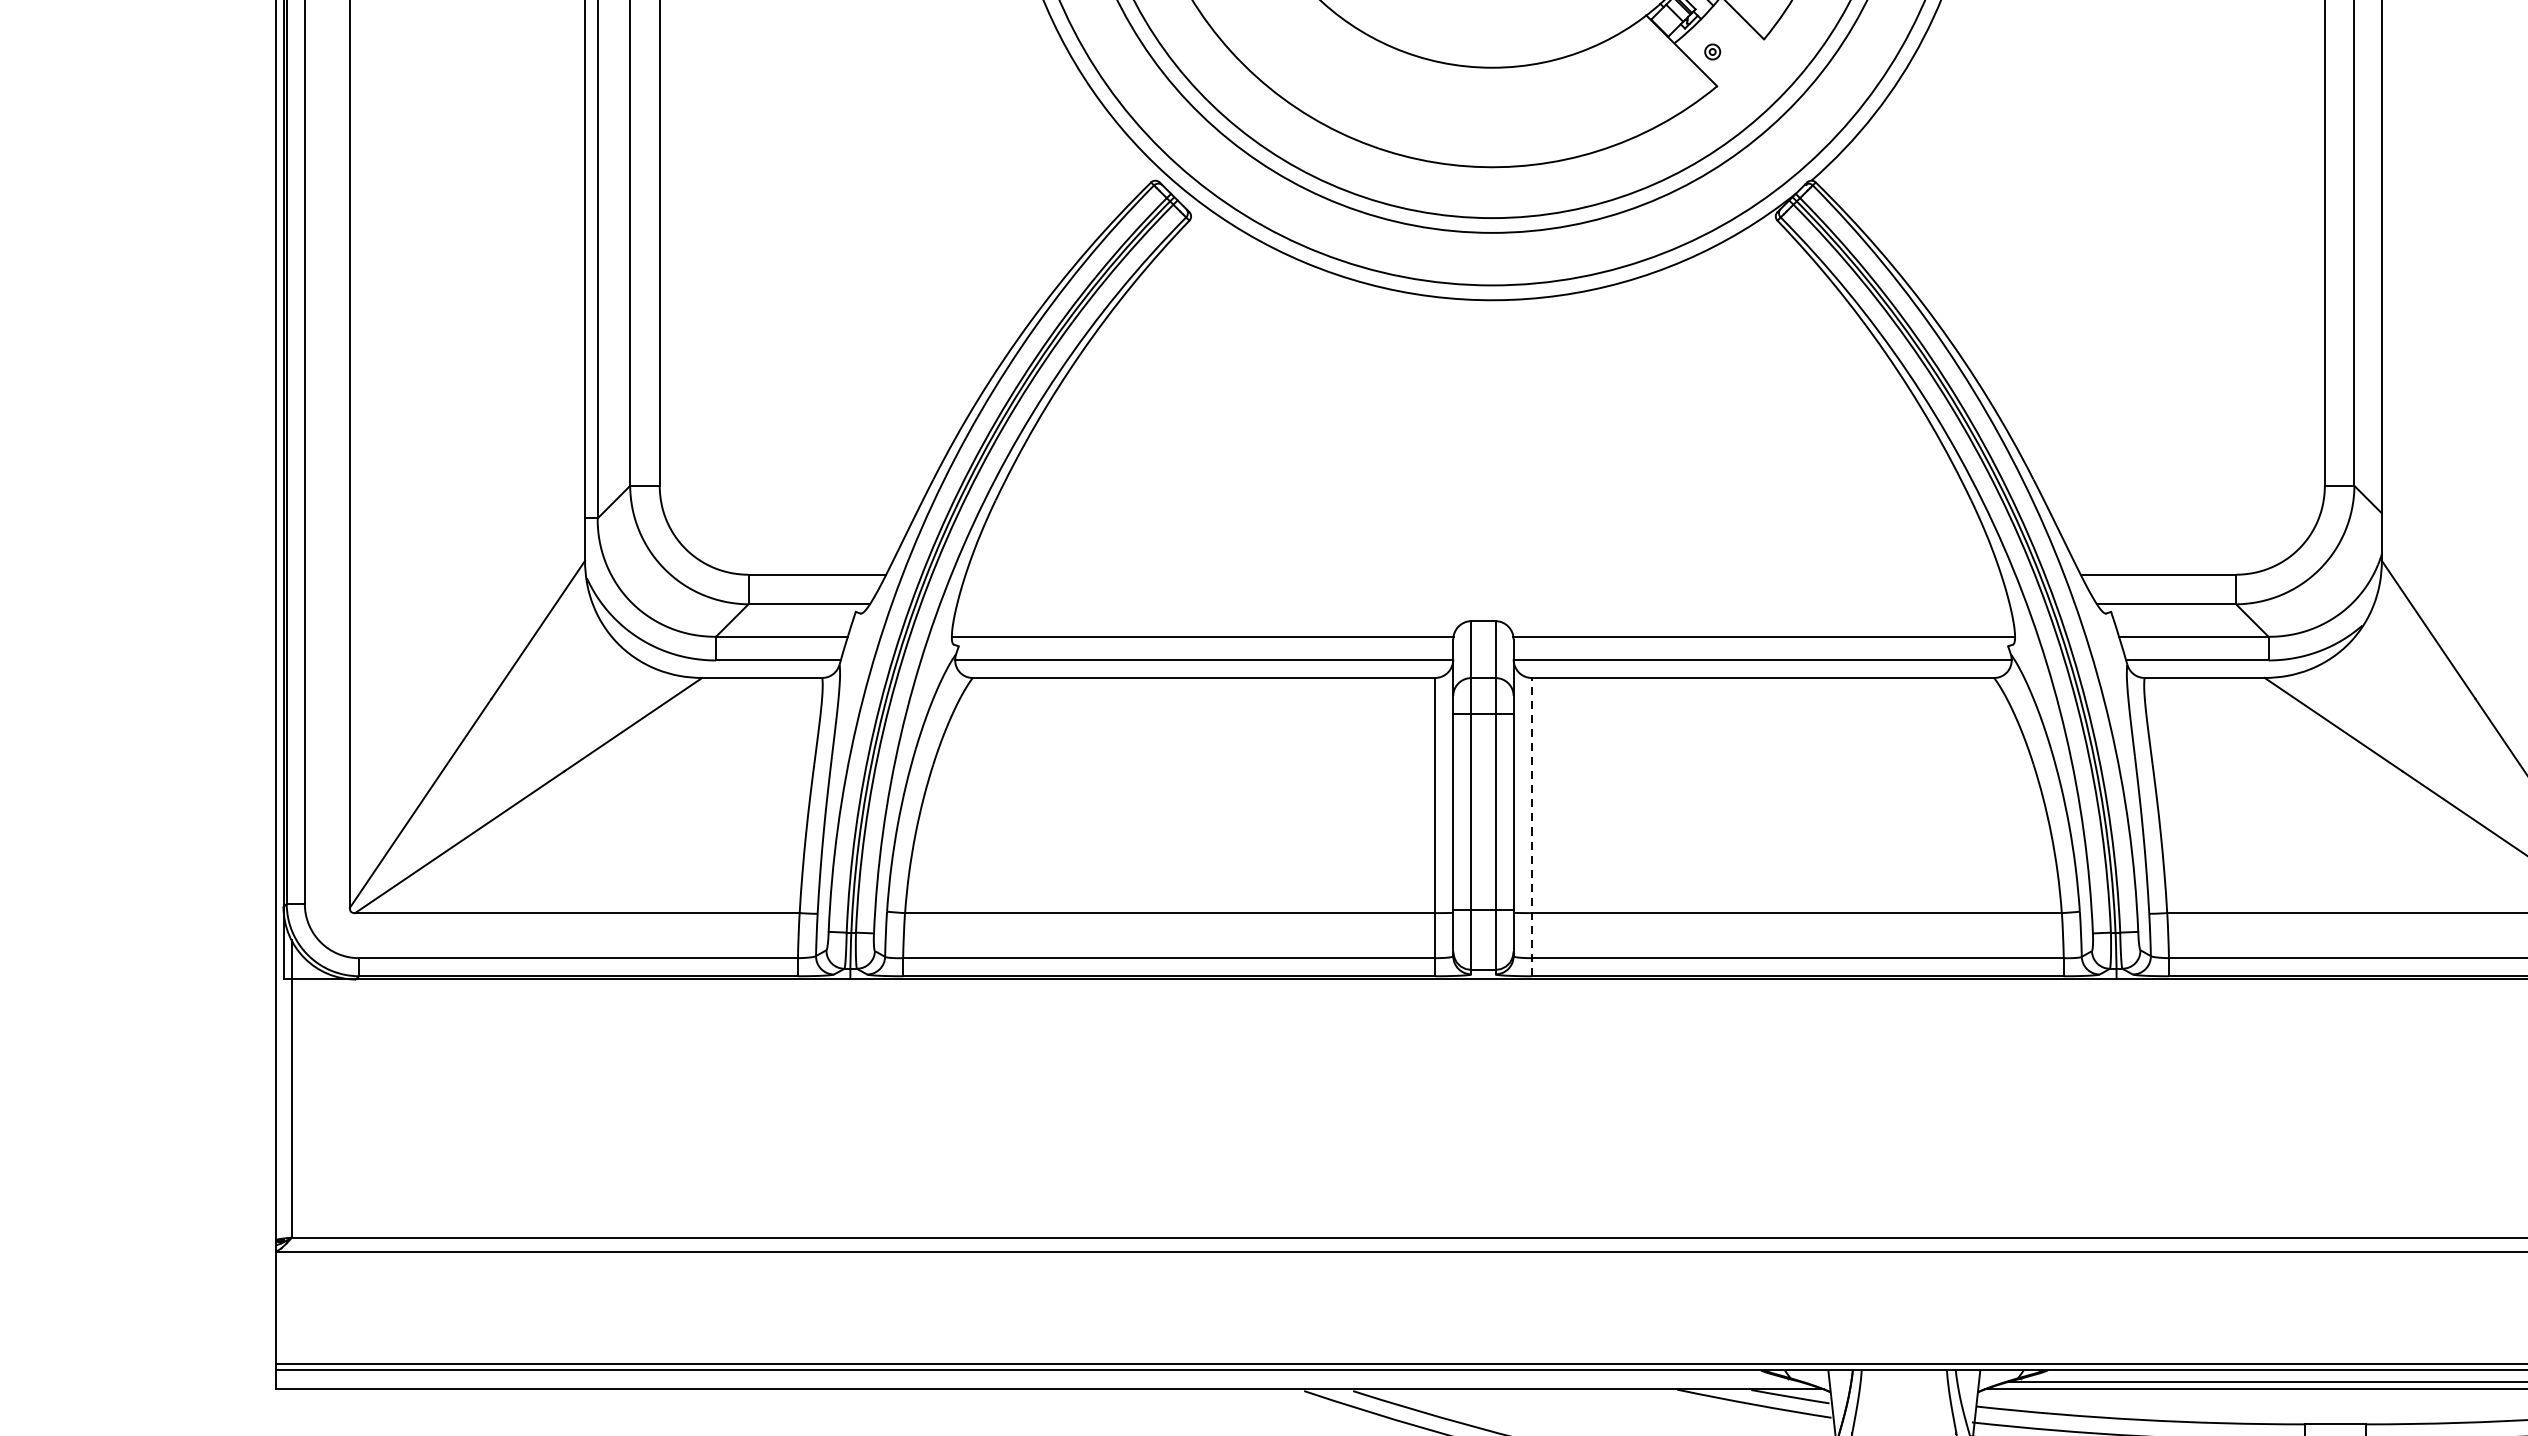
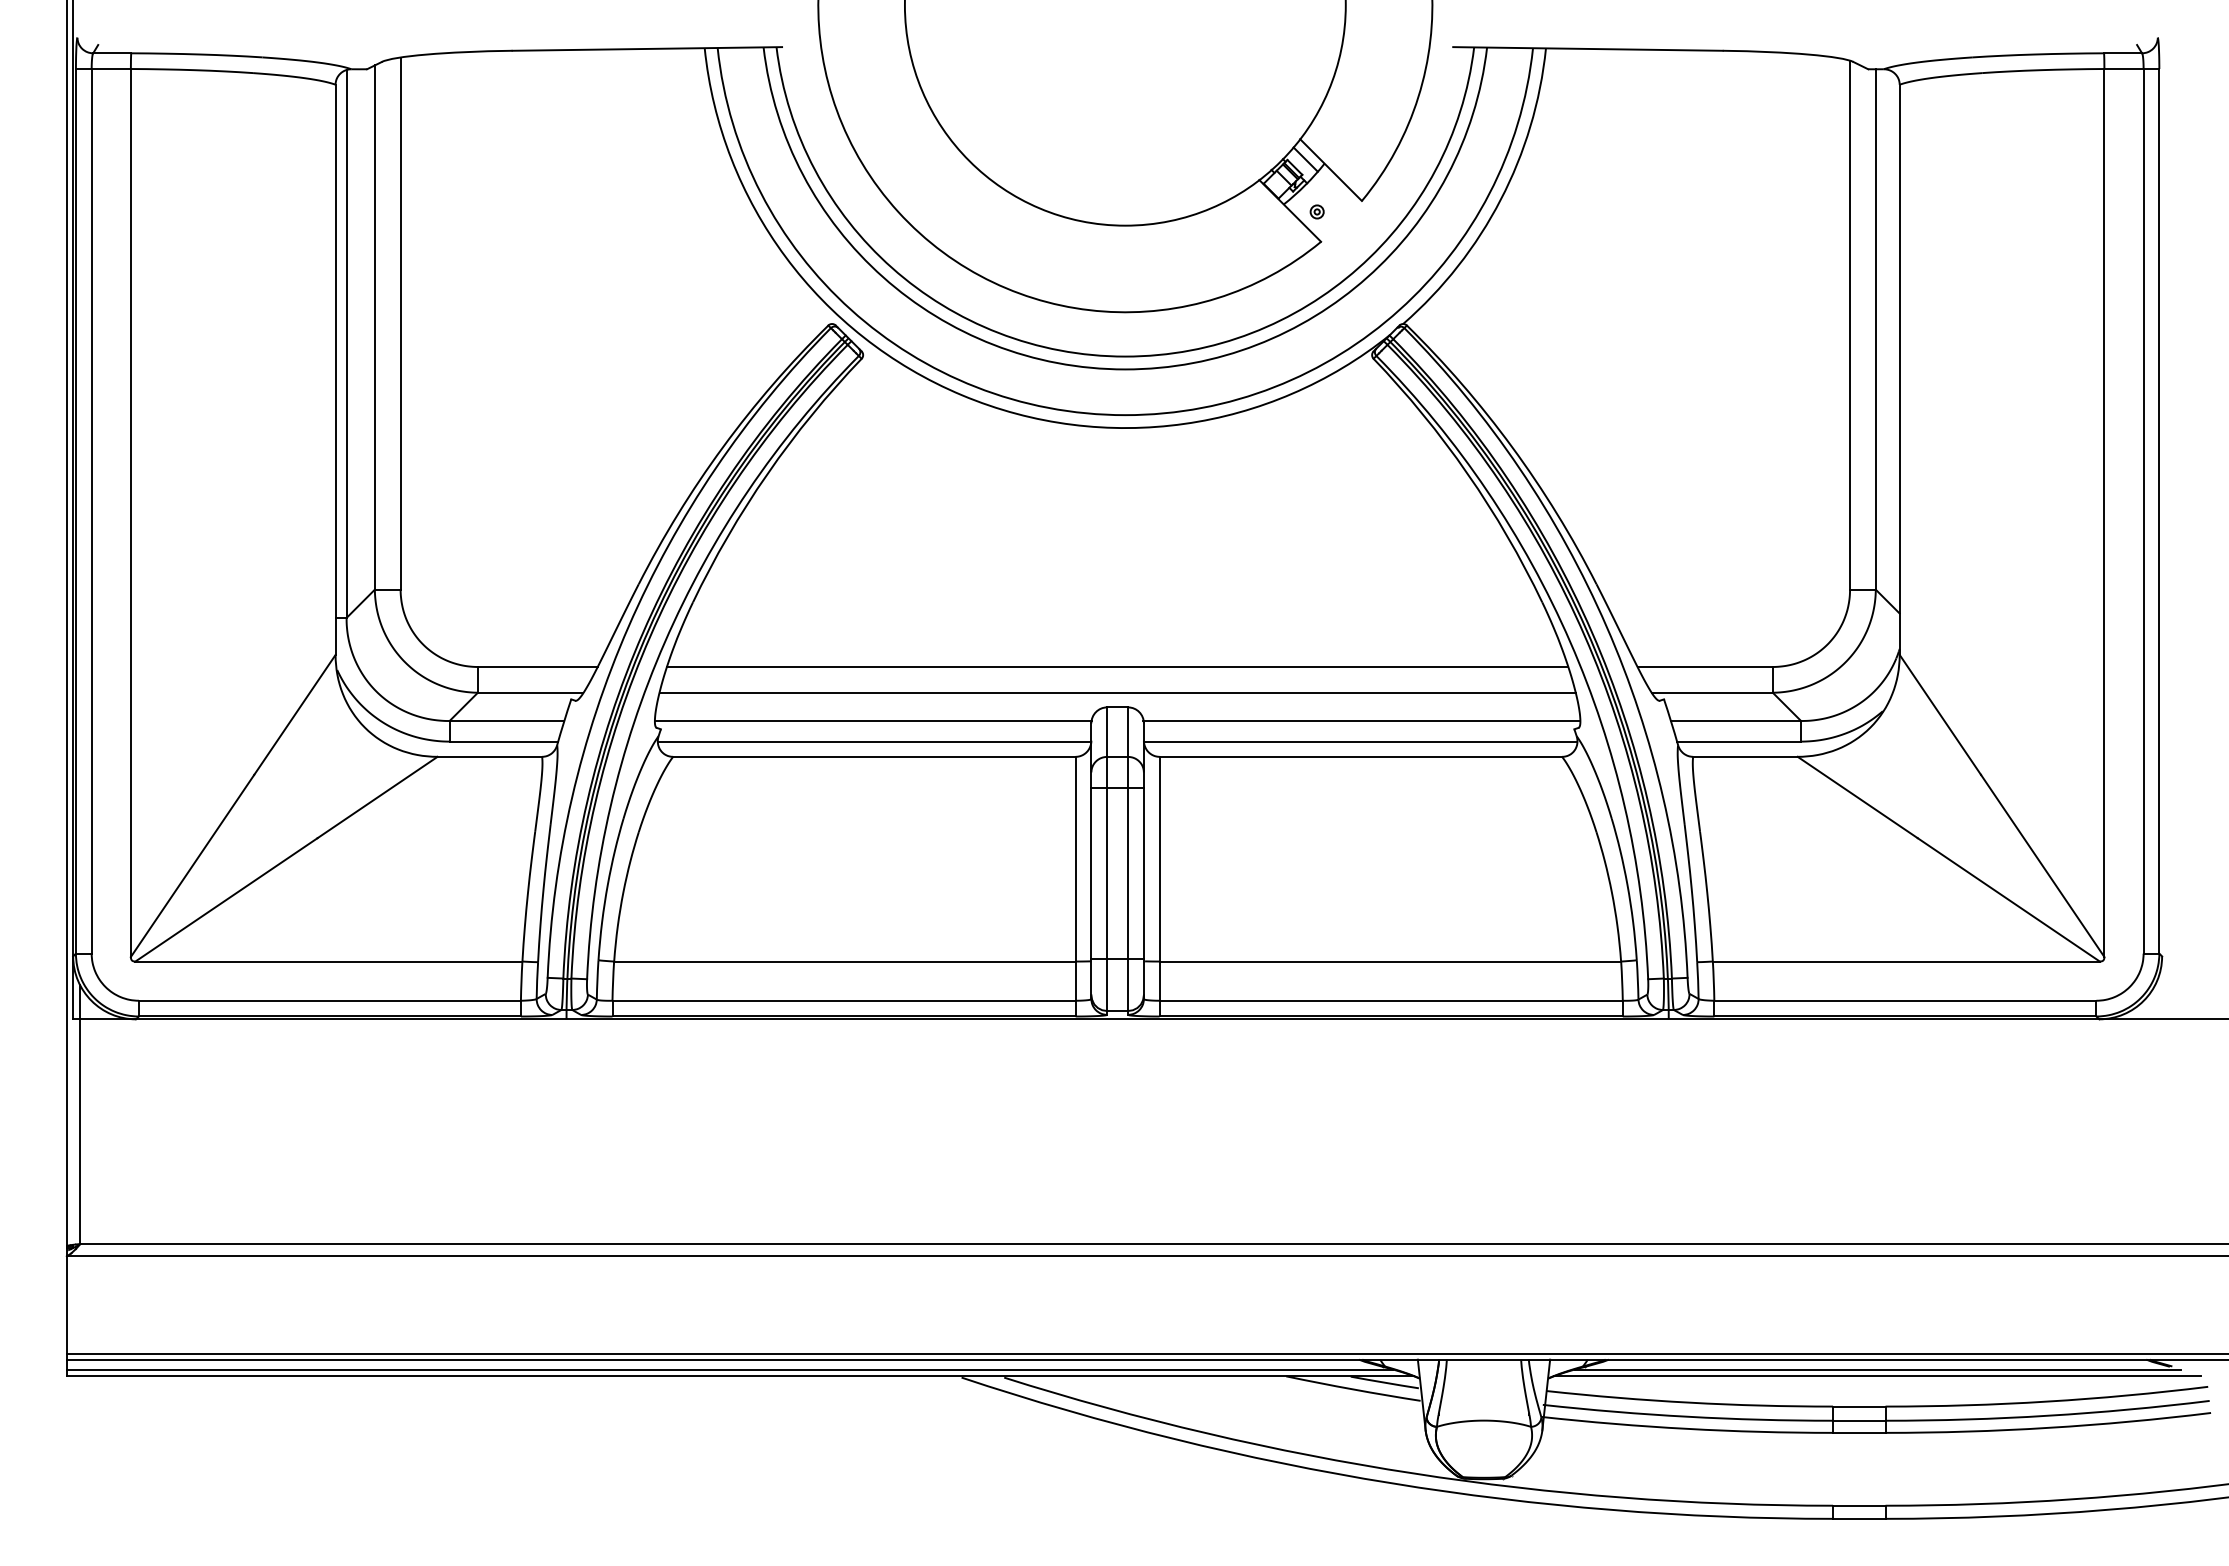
line: (1483, 574) -> (1117, 666), added
line: (1483, 604) -> (1117, 692), added
line: (1531, 826) -> (1159, 886), dashed -> solid
line: (1037, 1381) -> (729, 1369), added

